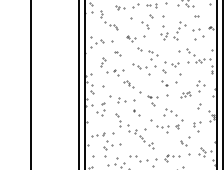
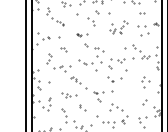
part: (173, 30) -> (119, 26), size x0.7
part: (135, 38) -> (81, 34), size x0.6
part: (185, 94) -> (131, 90), removed
part: (122, 99) -> (68, 95), size x0.6

